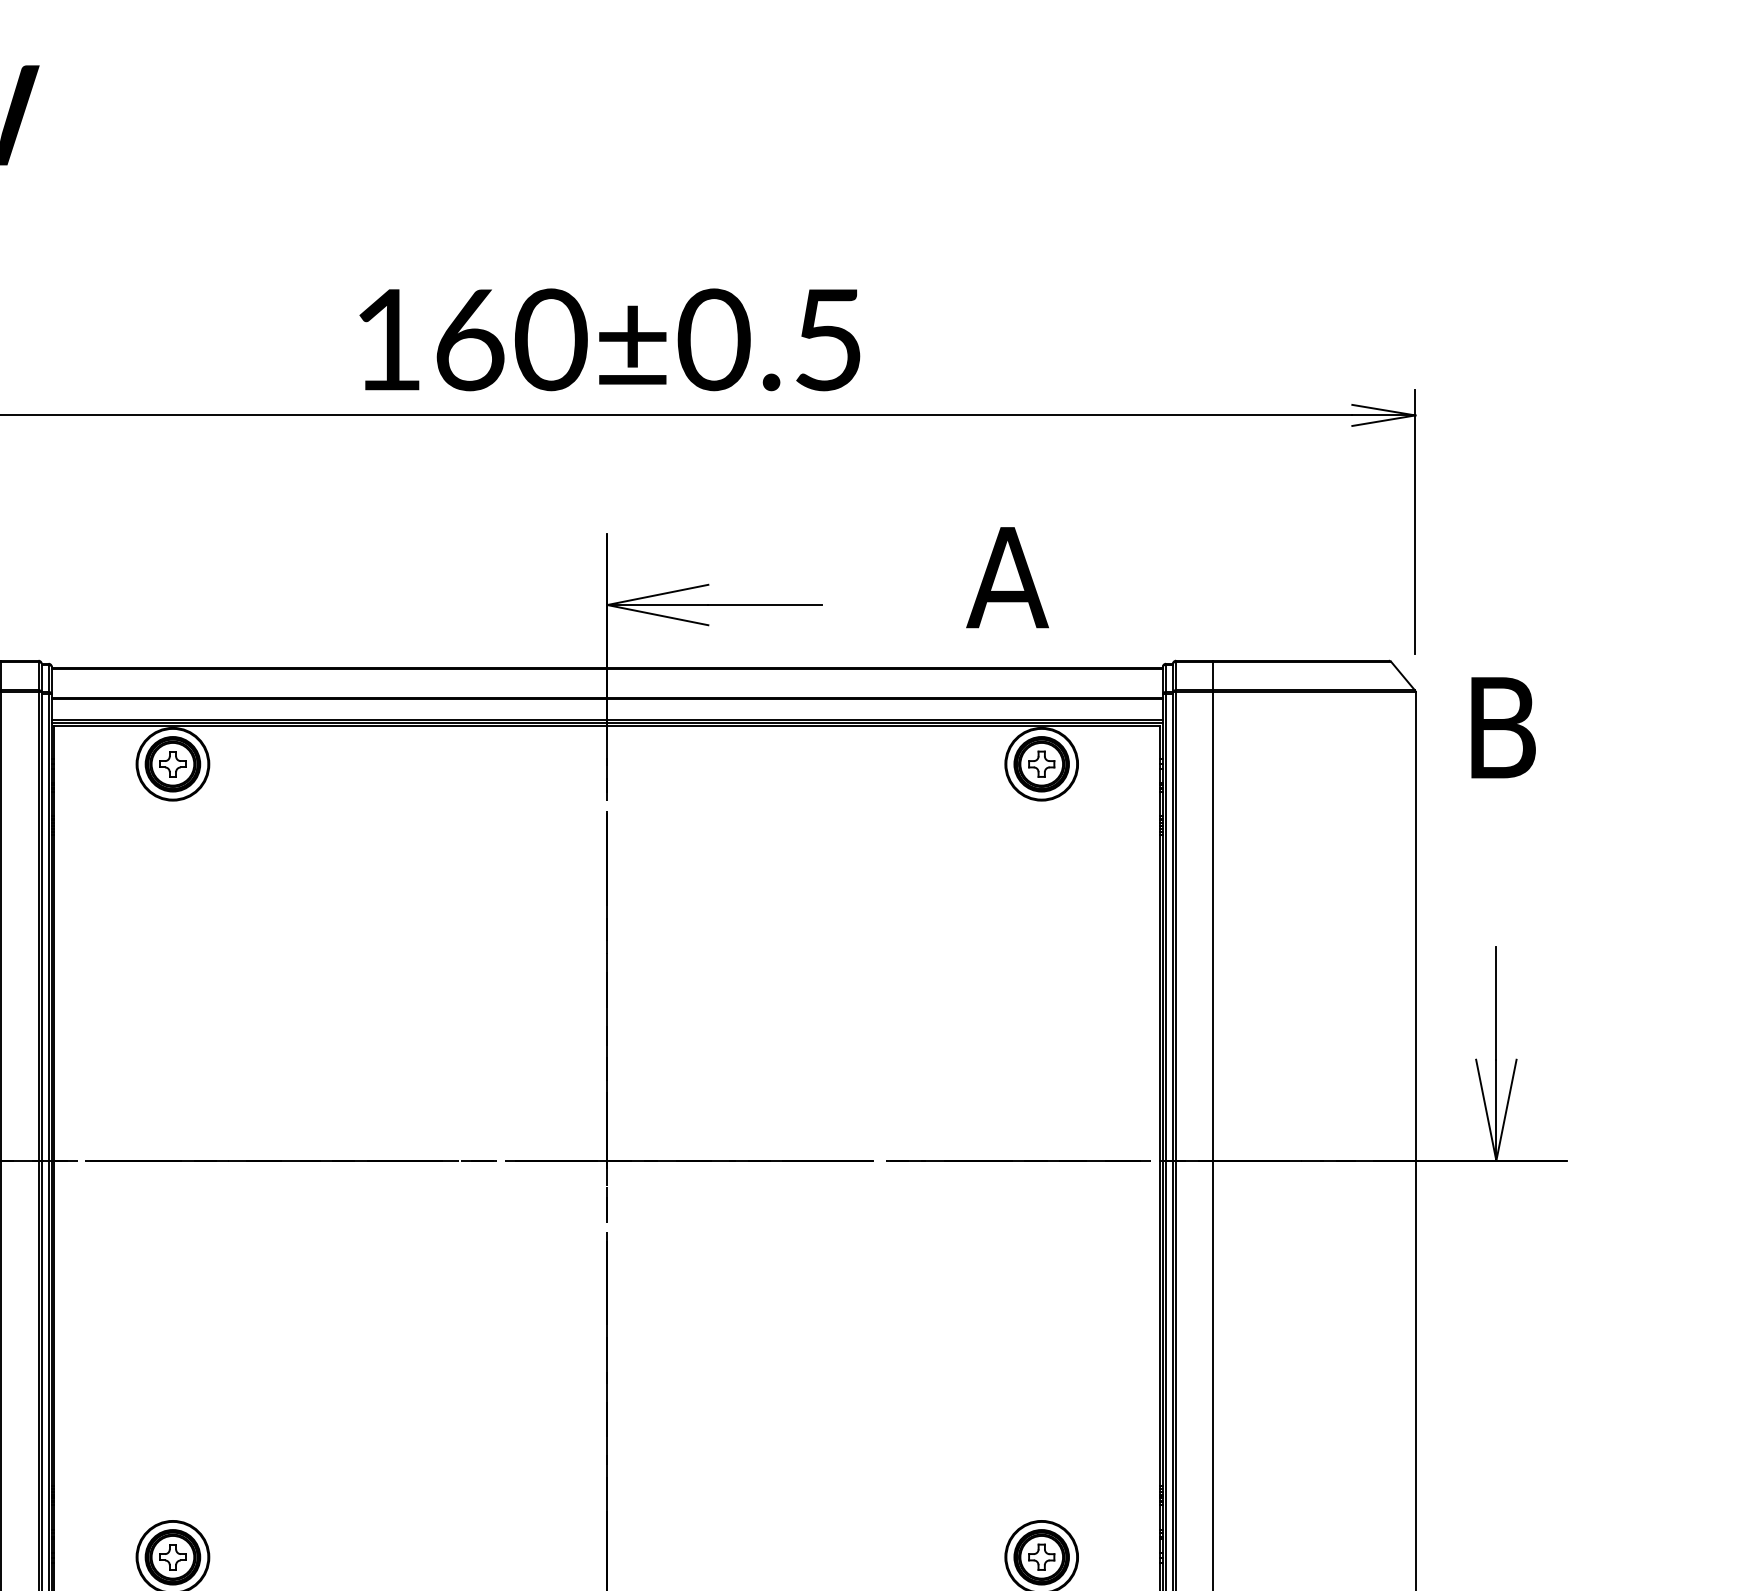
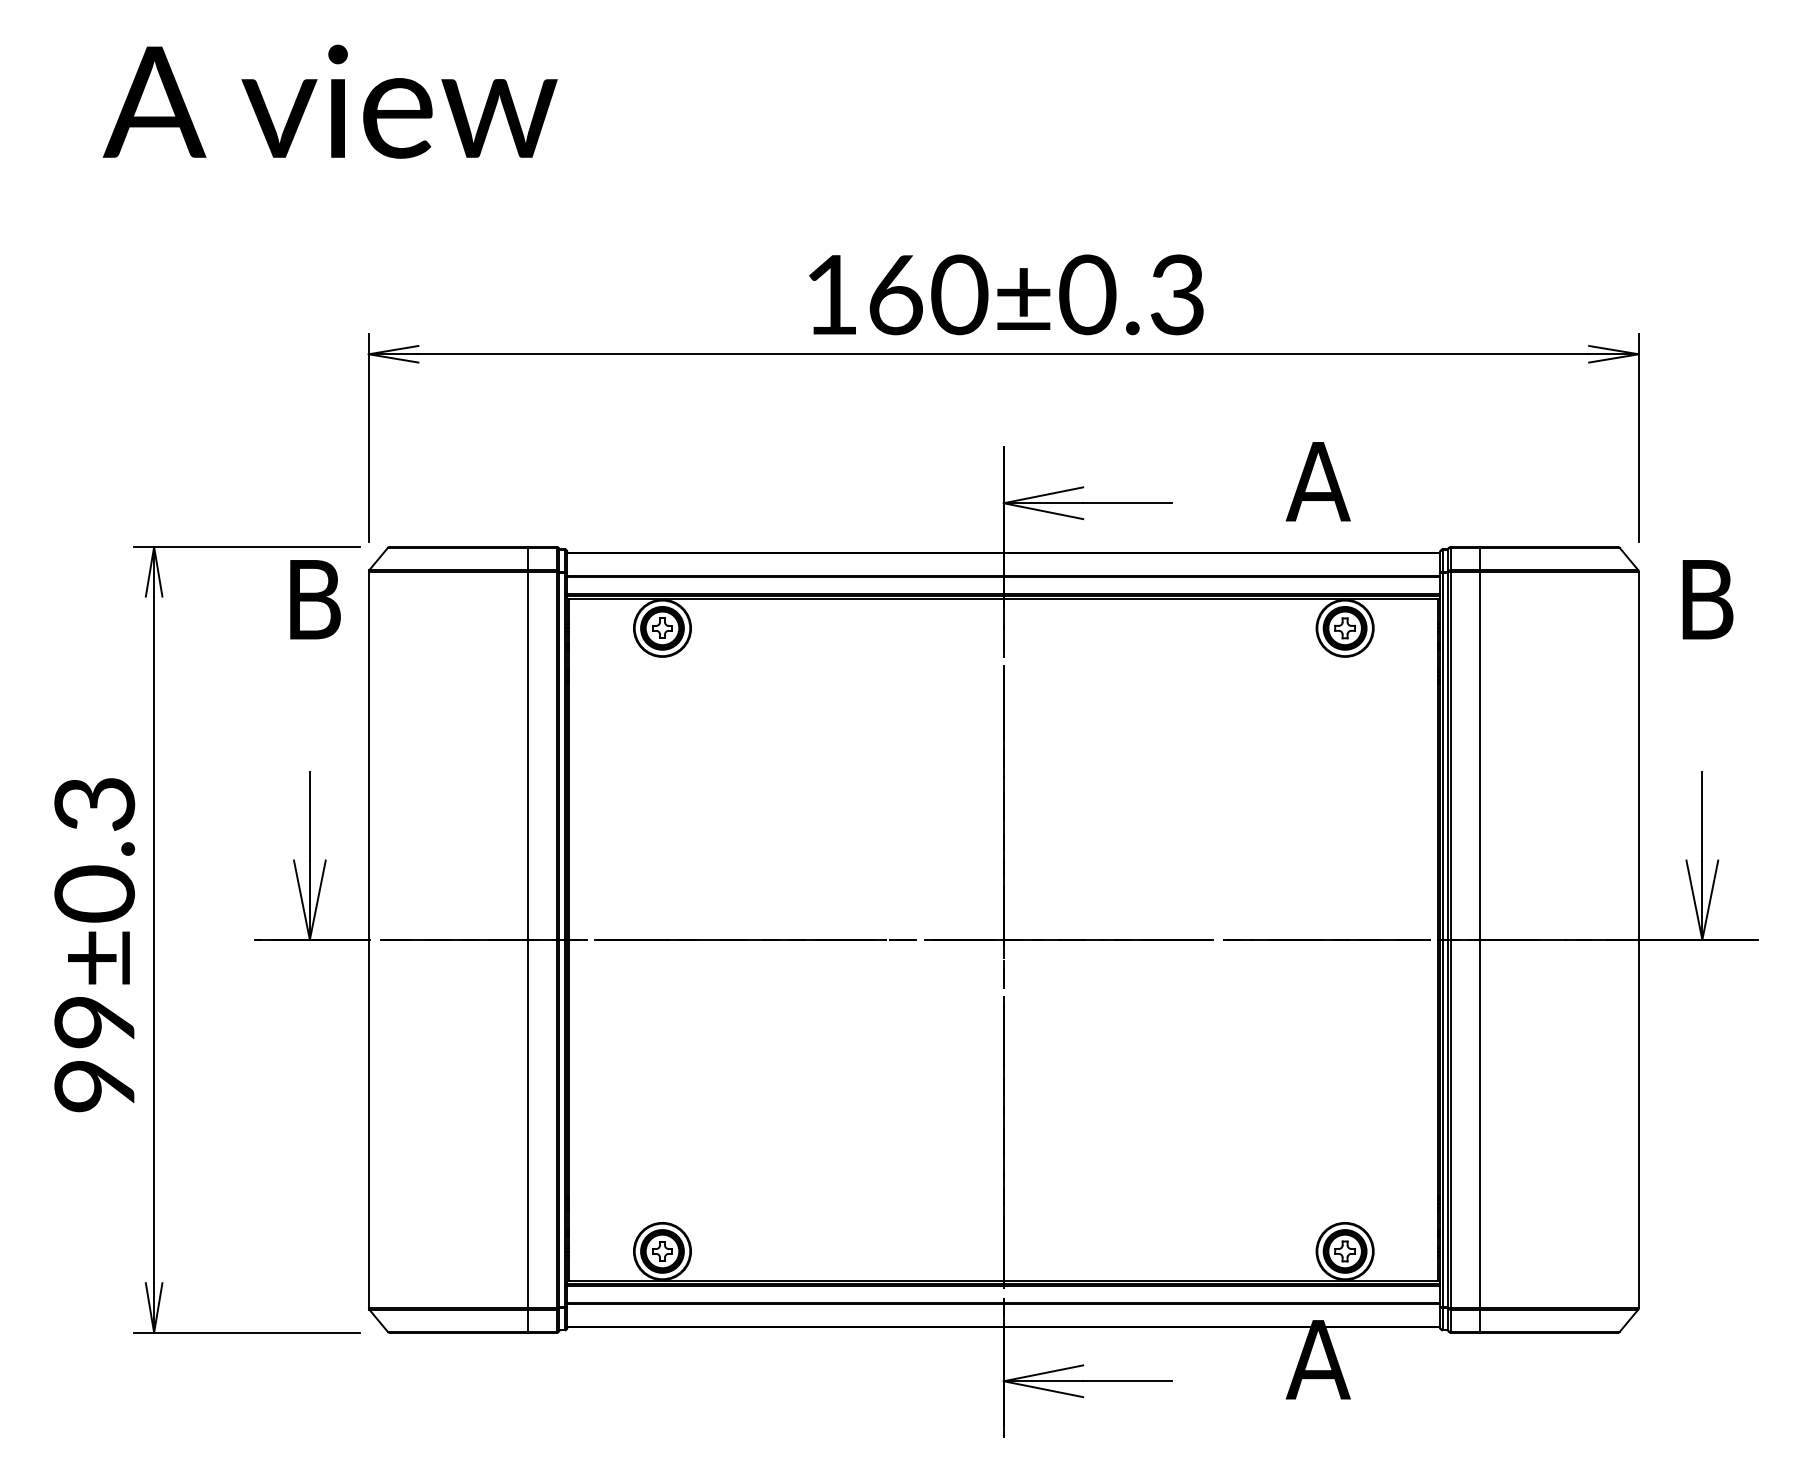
text: (827, 339) -> (1176, 294), 160±0.5 -> 160±0.3

